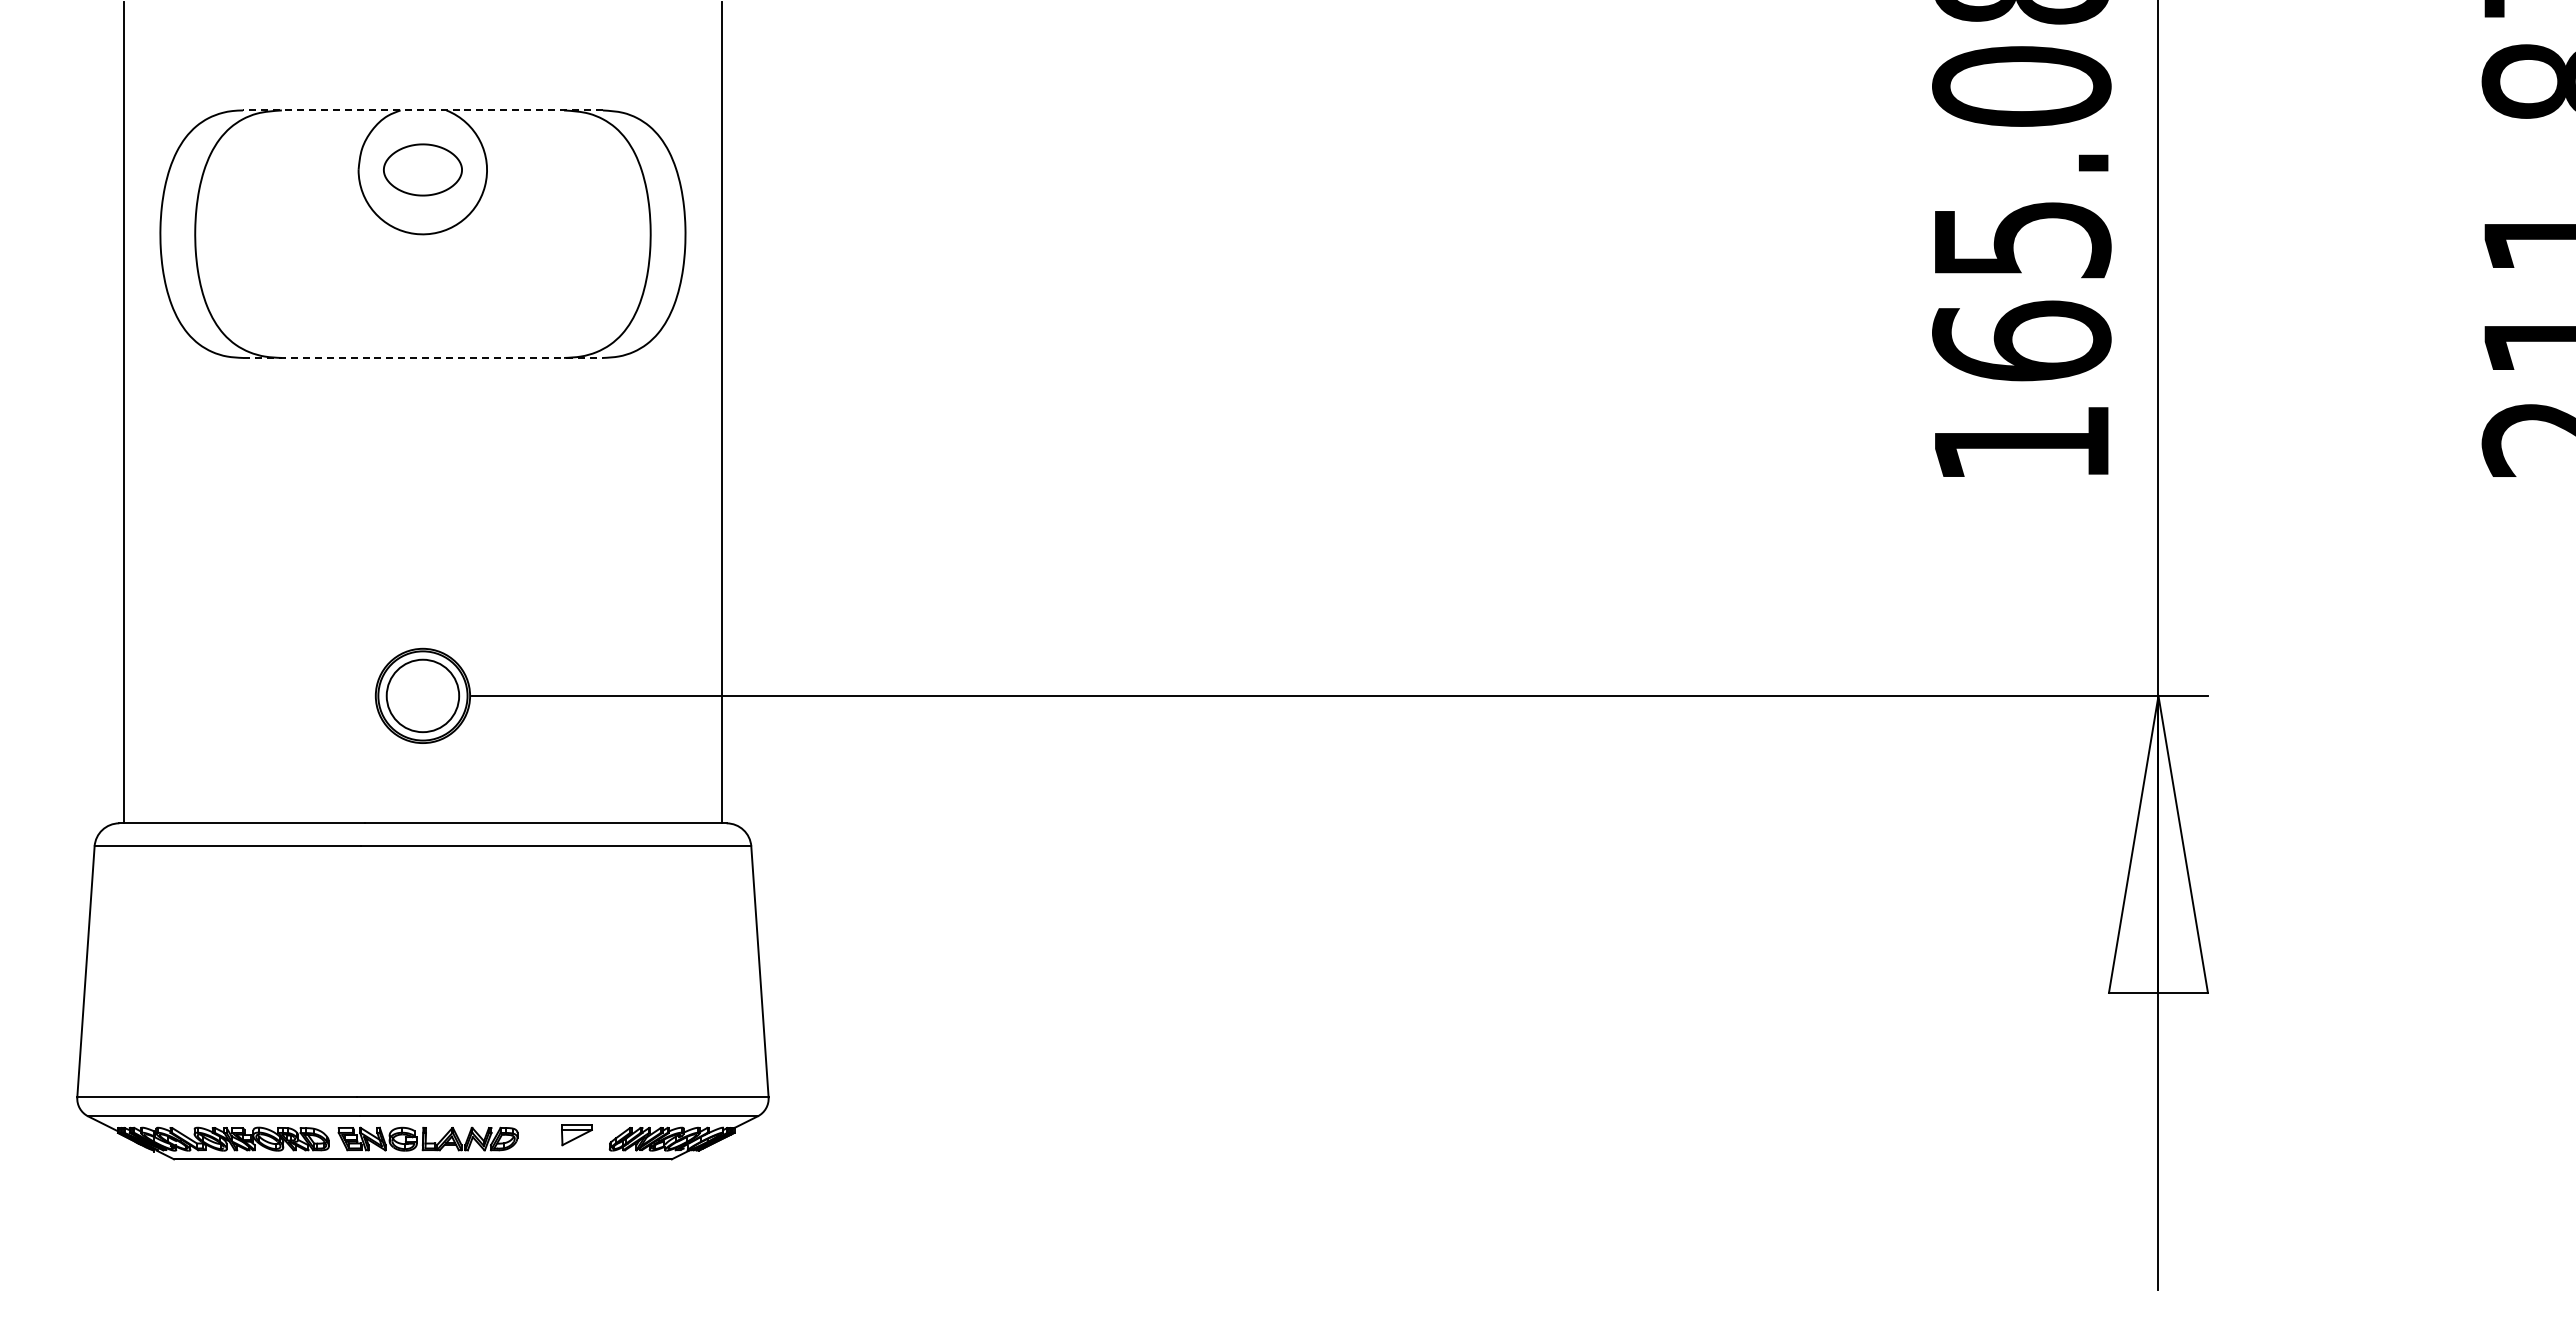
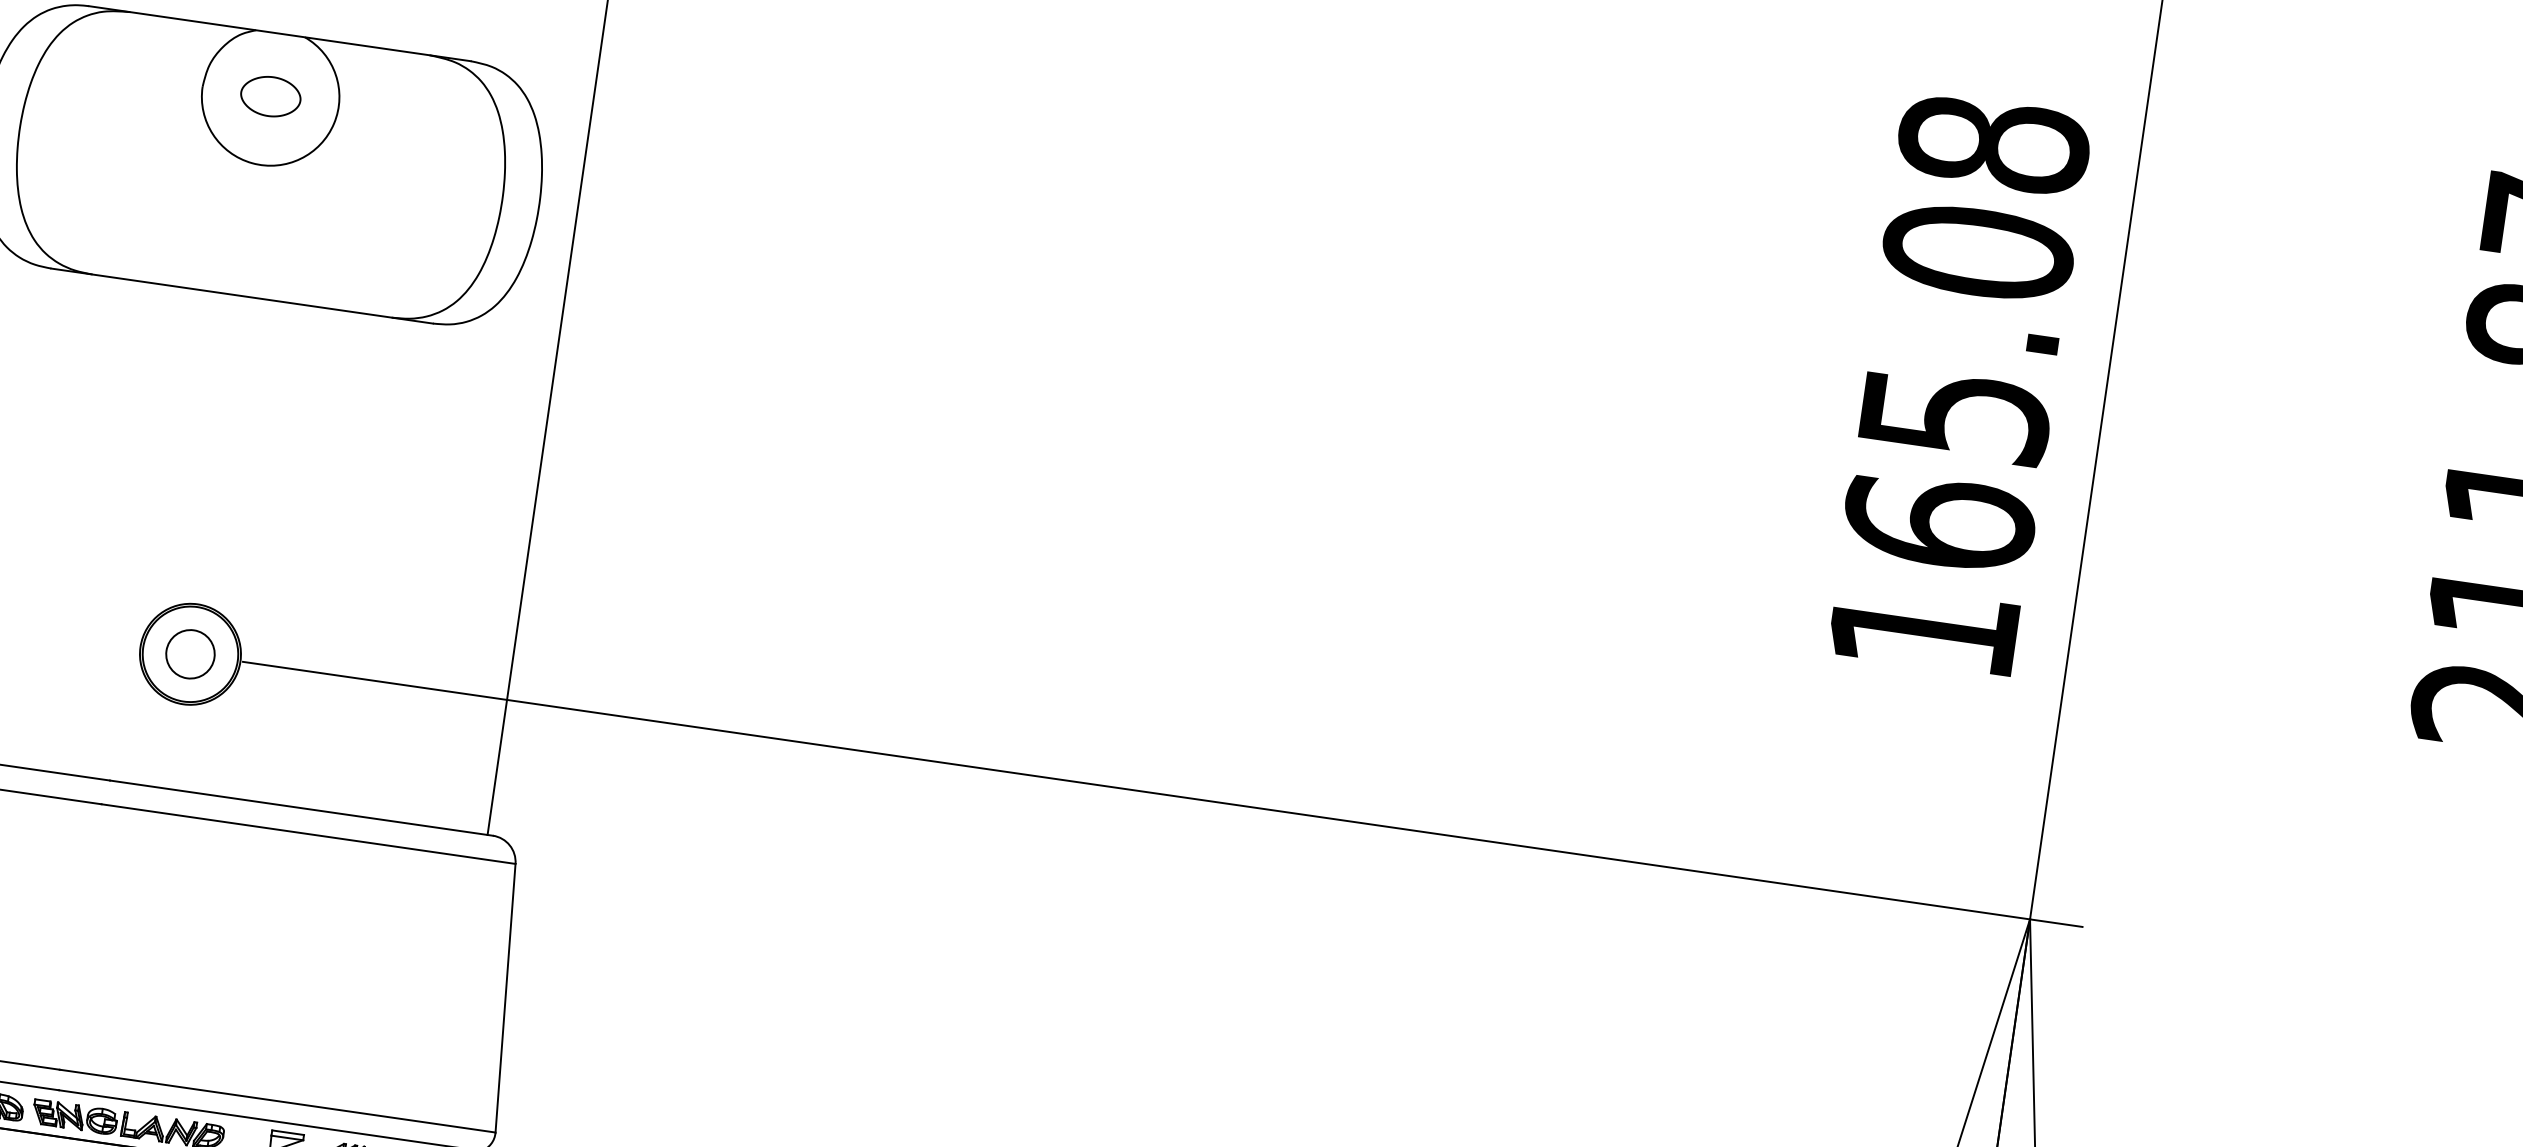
line: (422, 110) -> (279, 33), dashed -> solid
part: (422, 169) -> (270, 96), size x0.71
line: (422, 357) -> (241, 295), dashed -> solid
circle: (422, 695) -> (190, 653), size x0.62

